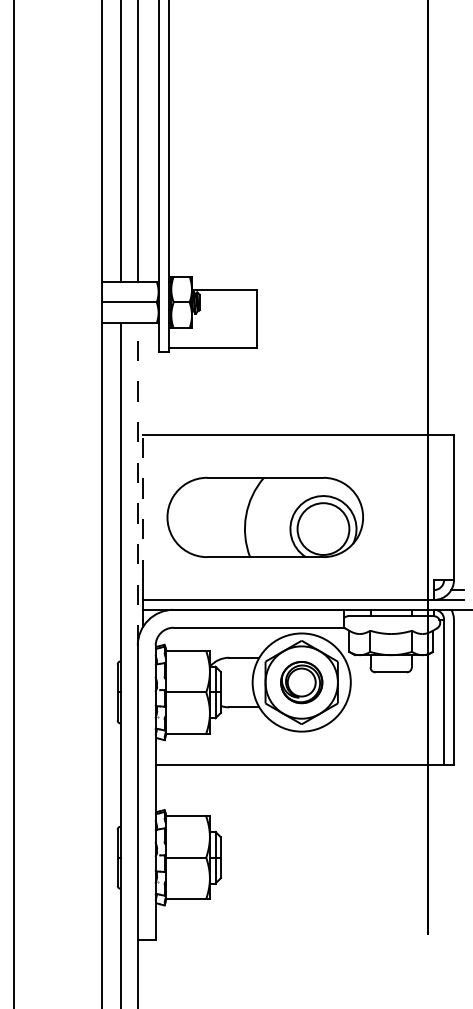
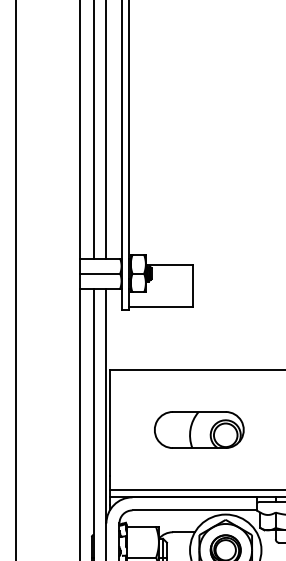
line: (137, 483) -> (106, 405), dashed -> solid
line: (143, 507) -> (110, 422), dashed -> solid
part: (265, 516) -> (199, 429), size x0.62

